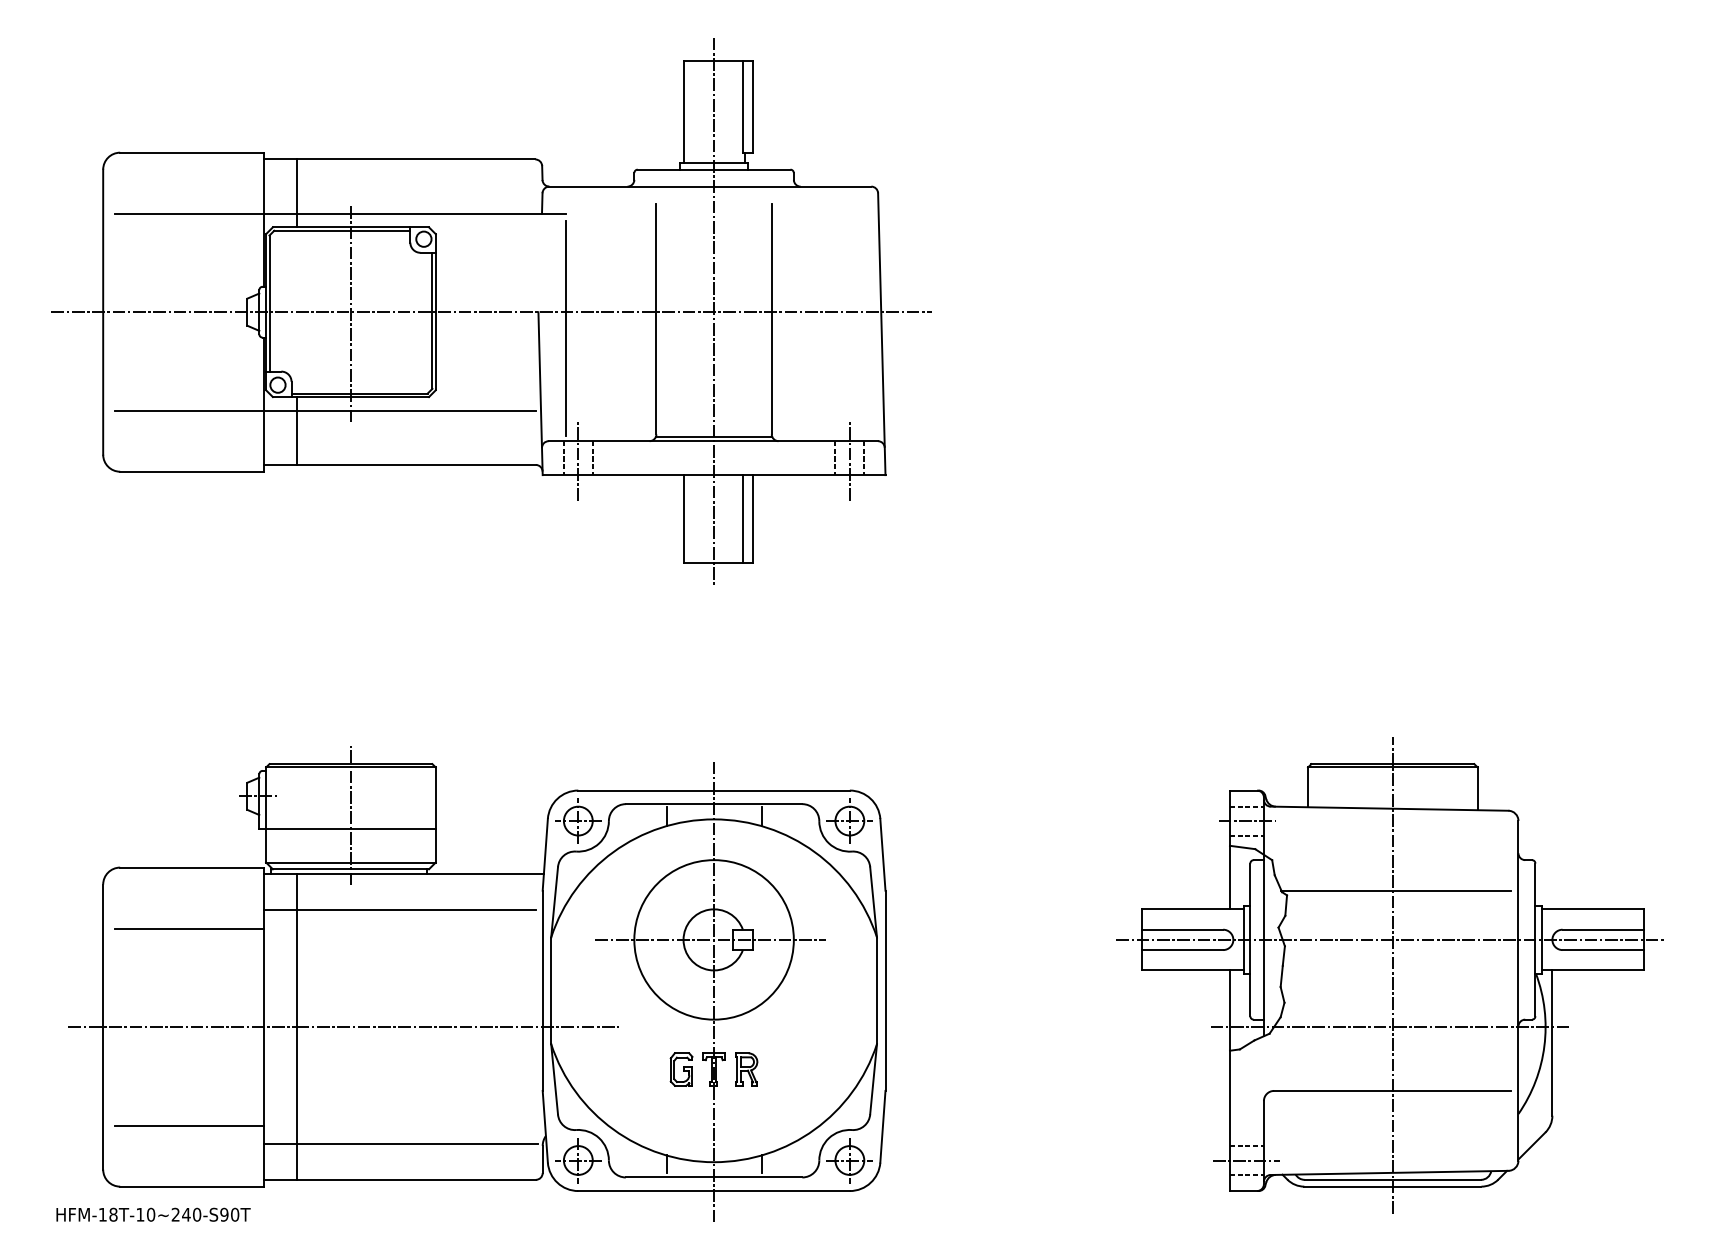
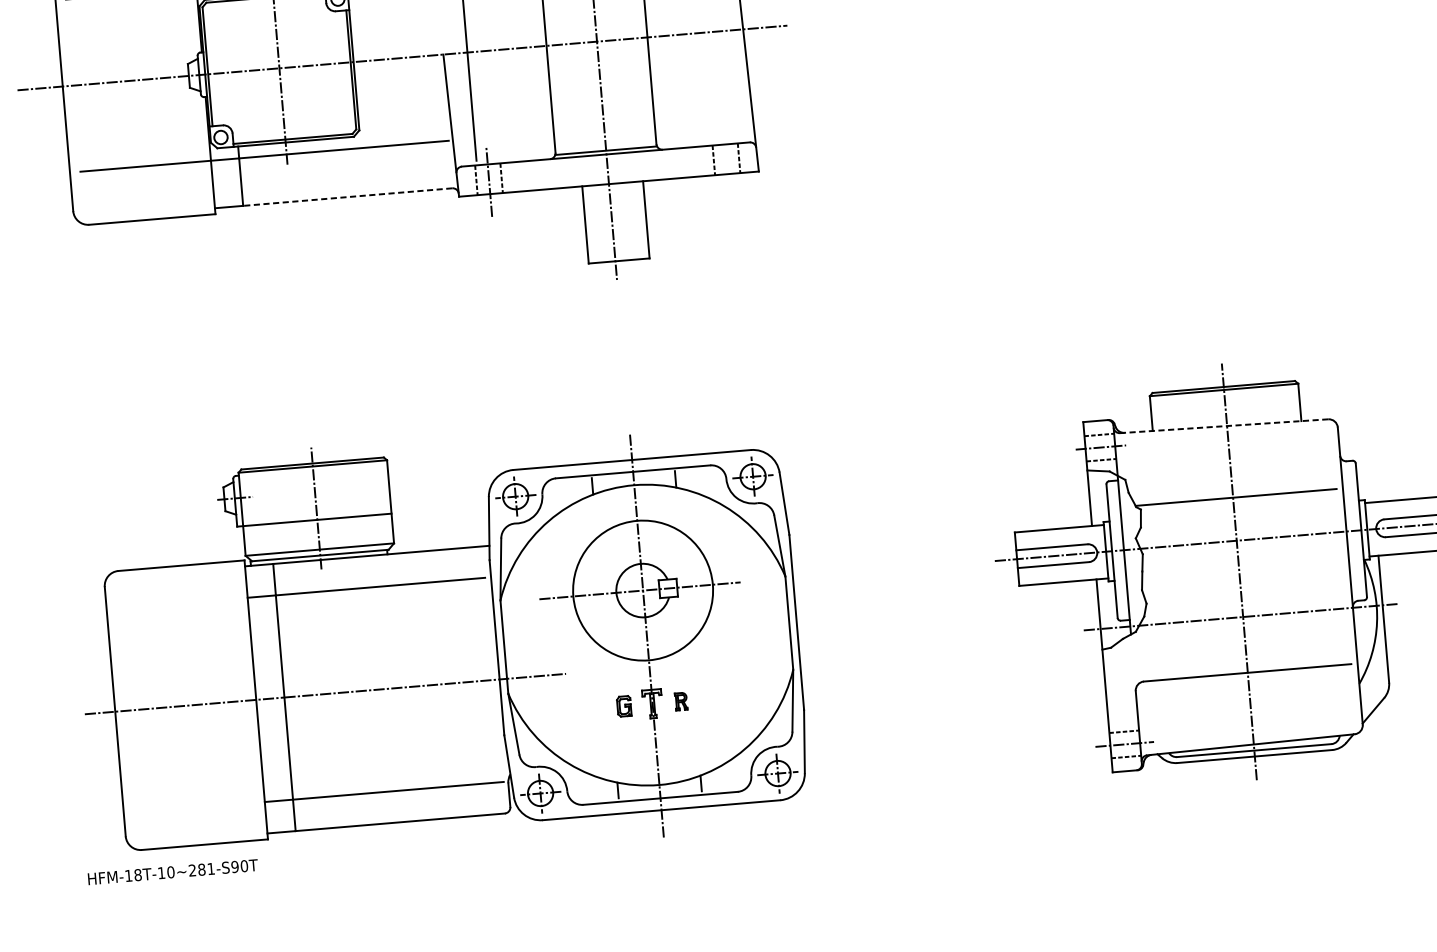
line: (849, 460) -> (726, 161), removed
line: (416, 464) -> (347, 196), solid -> dashed
line: (742, 519) -> (637, 220), removed
line: (1389, 808) -> (1224, 426), solid -> dashed
line: (189, 928) -> (183, 619), removed
part: (681, 1069) -> (624, 706), size x0.7
part: (746, 1069) -> (680, 701), size x0.6
line: (189, 1125) -> (197, 791), removed
text: (191, 1214) -> (206, 869), HFM-18T-10~240-S90T -> HFM-18T-10~281-S90T

